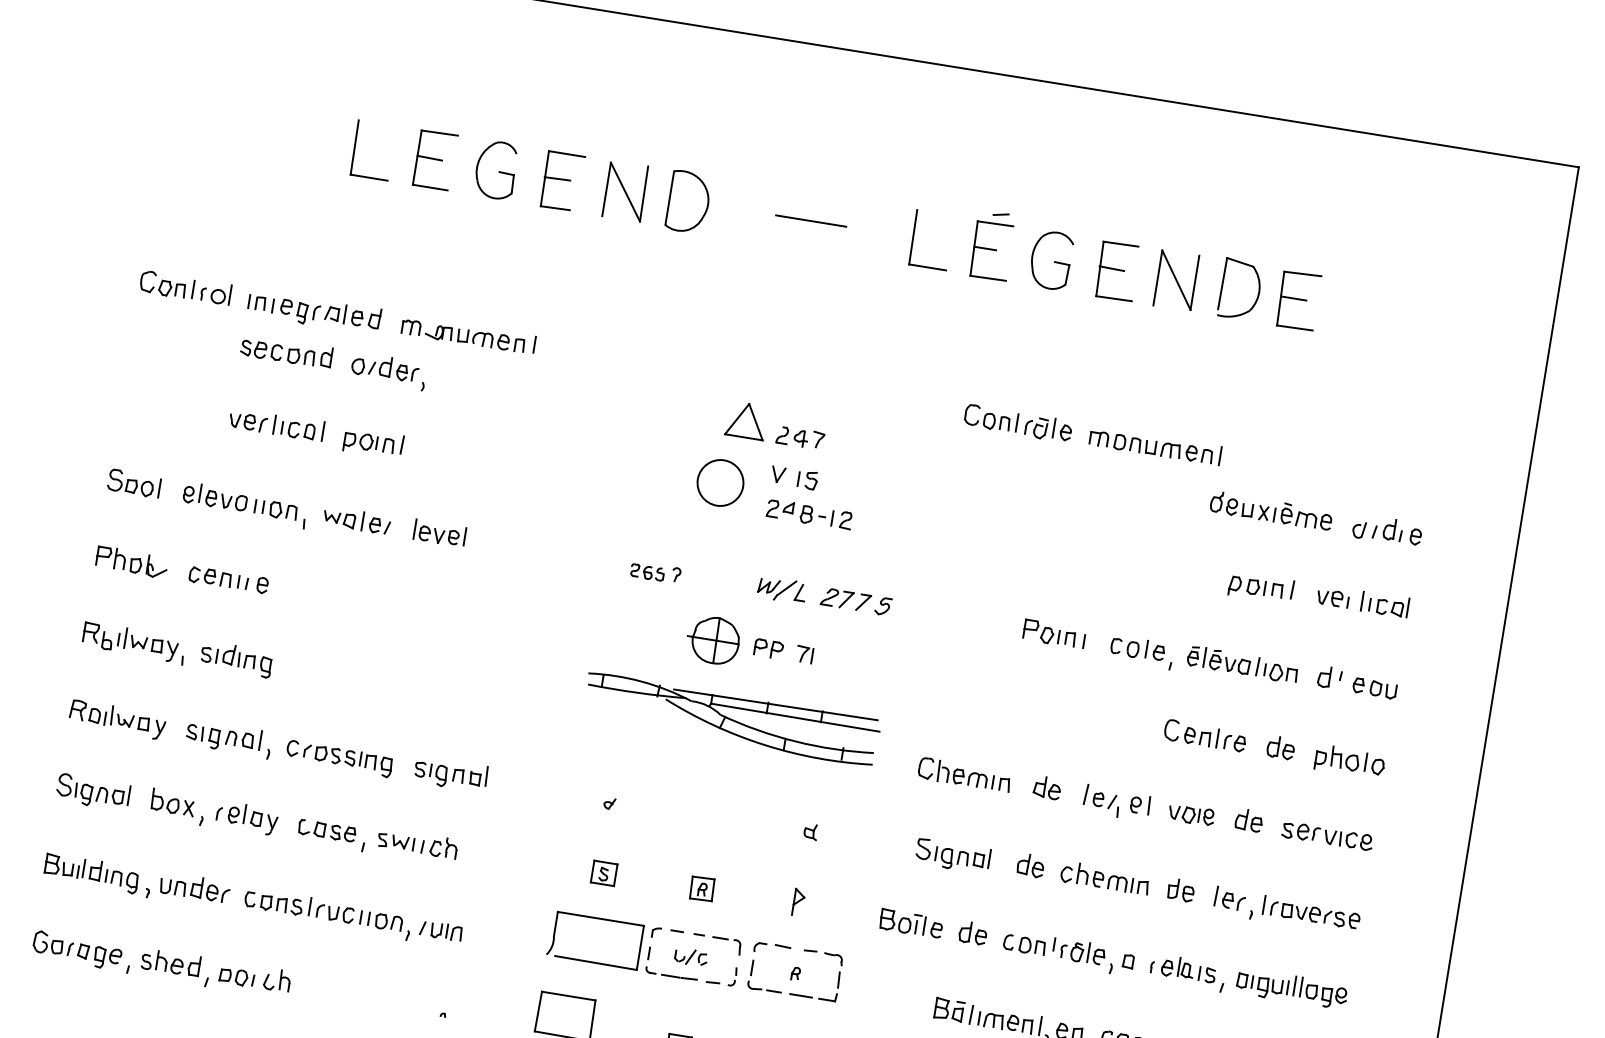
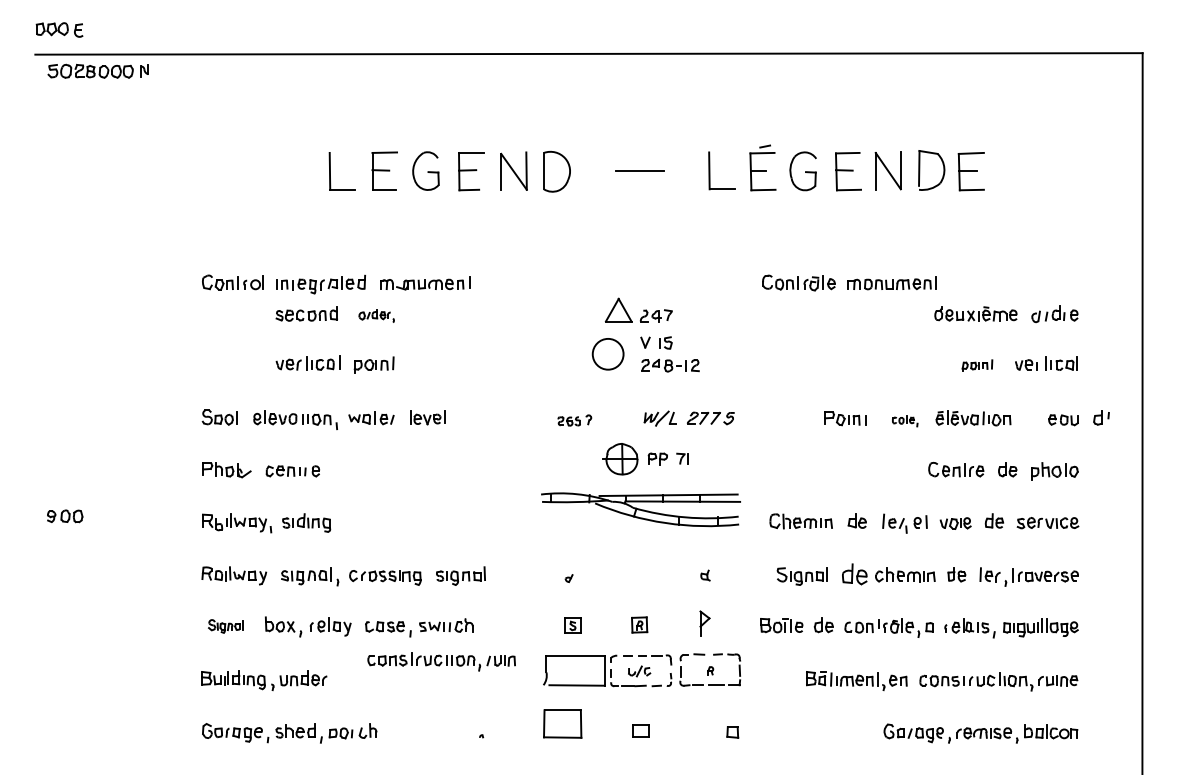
part: (388, 370) -> (376, 315), size x0.7
part: (1261, 587) -> (977, 365), size x0.7
part: (1140, 652) -> (904, 421), size x0.6
part: (1329, 677) -> (1101, 417), moved
part: (92, 792) -> (225, 626), size x0.7
part: (1030, 865) -> (854, 574), size x1.4
part: (798, 902) -> (704, 623), size x1.4
part: (353, 917) -> (441, 661), moved

